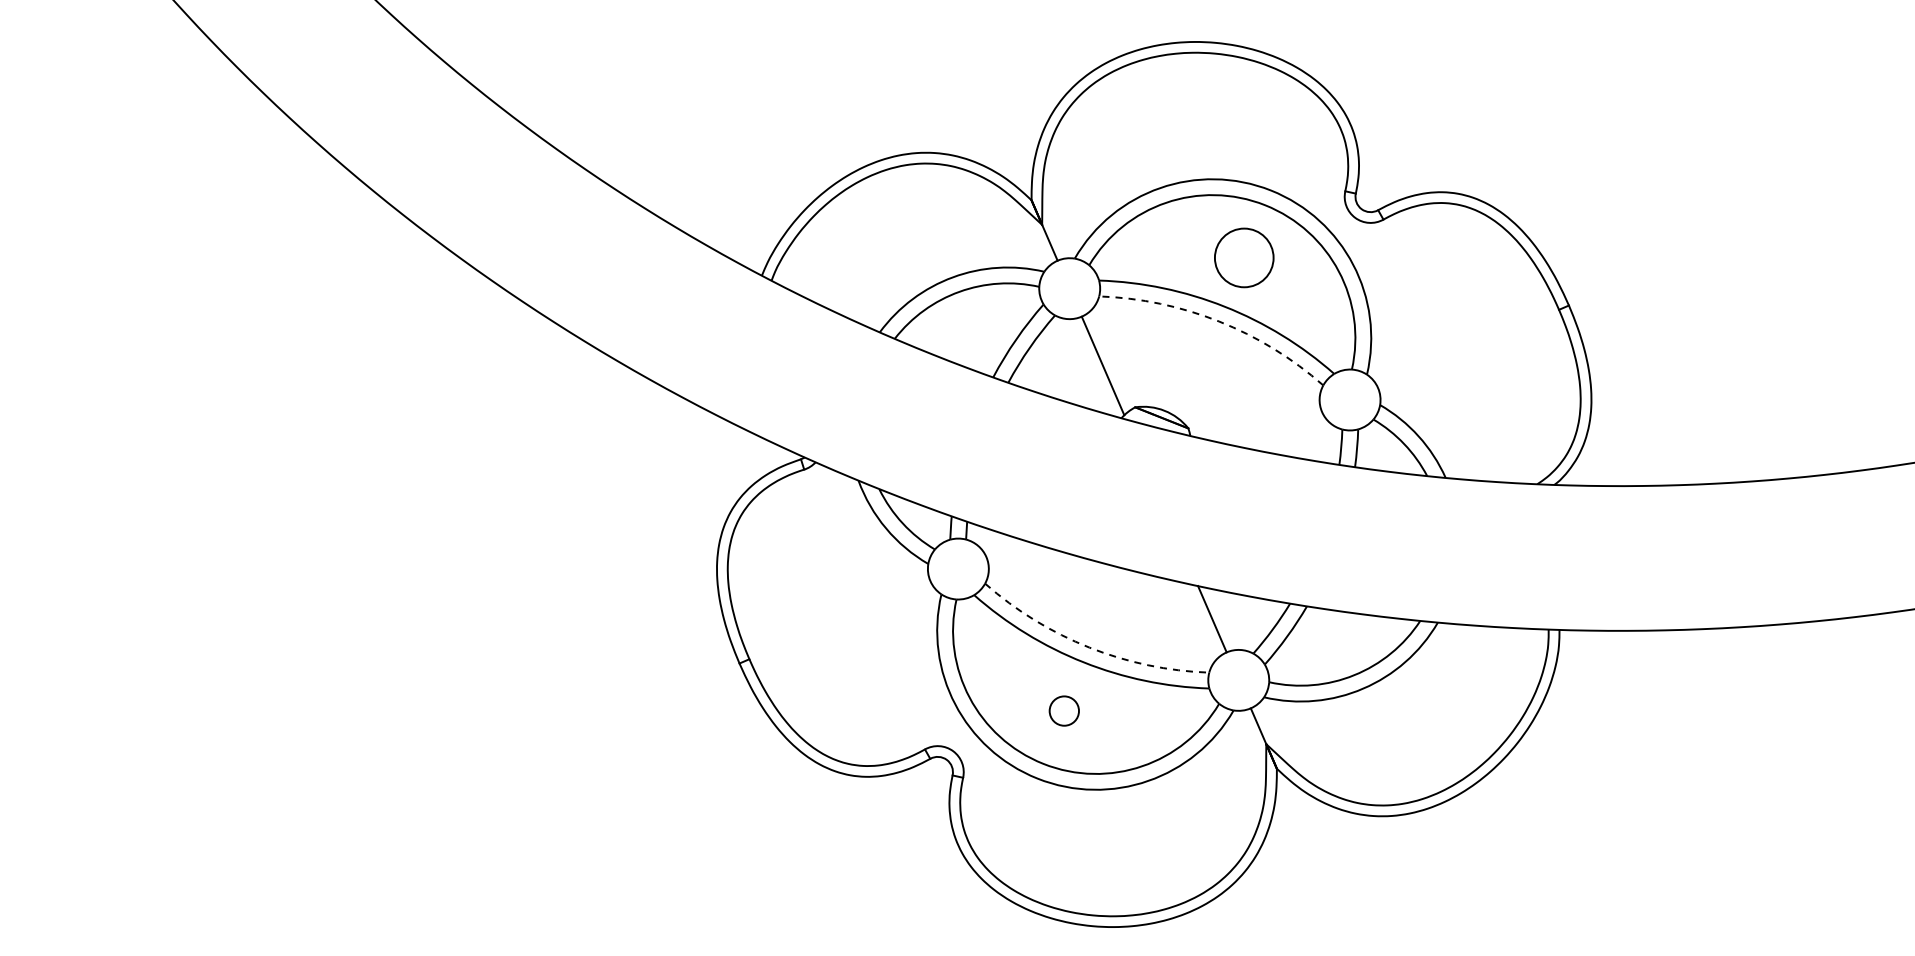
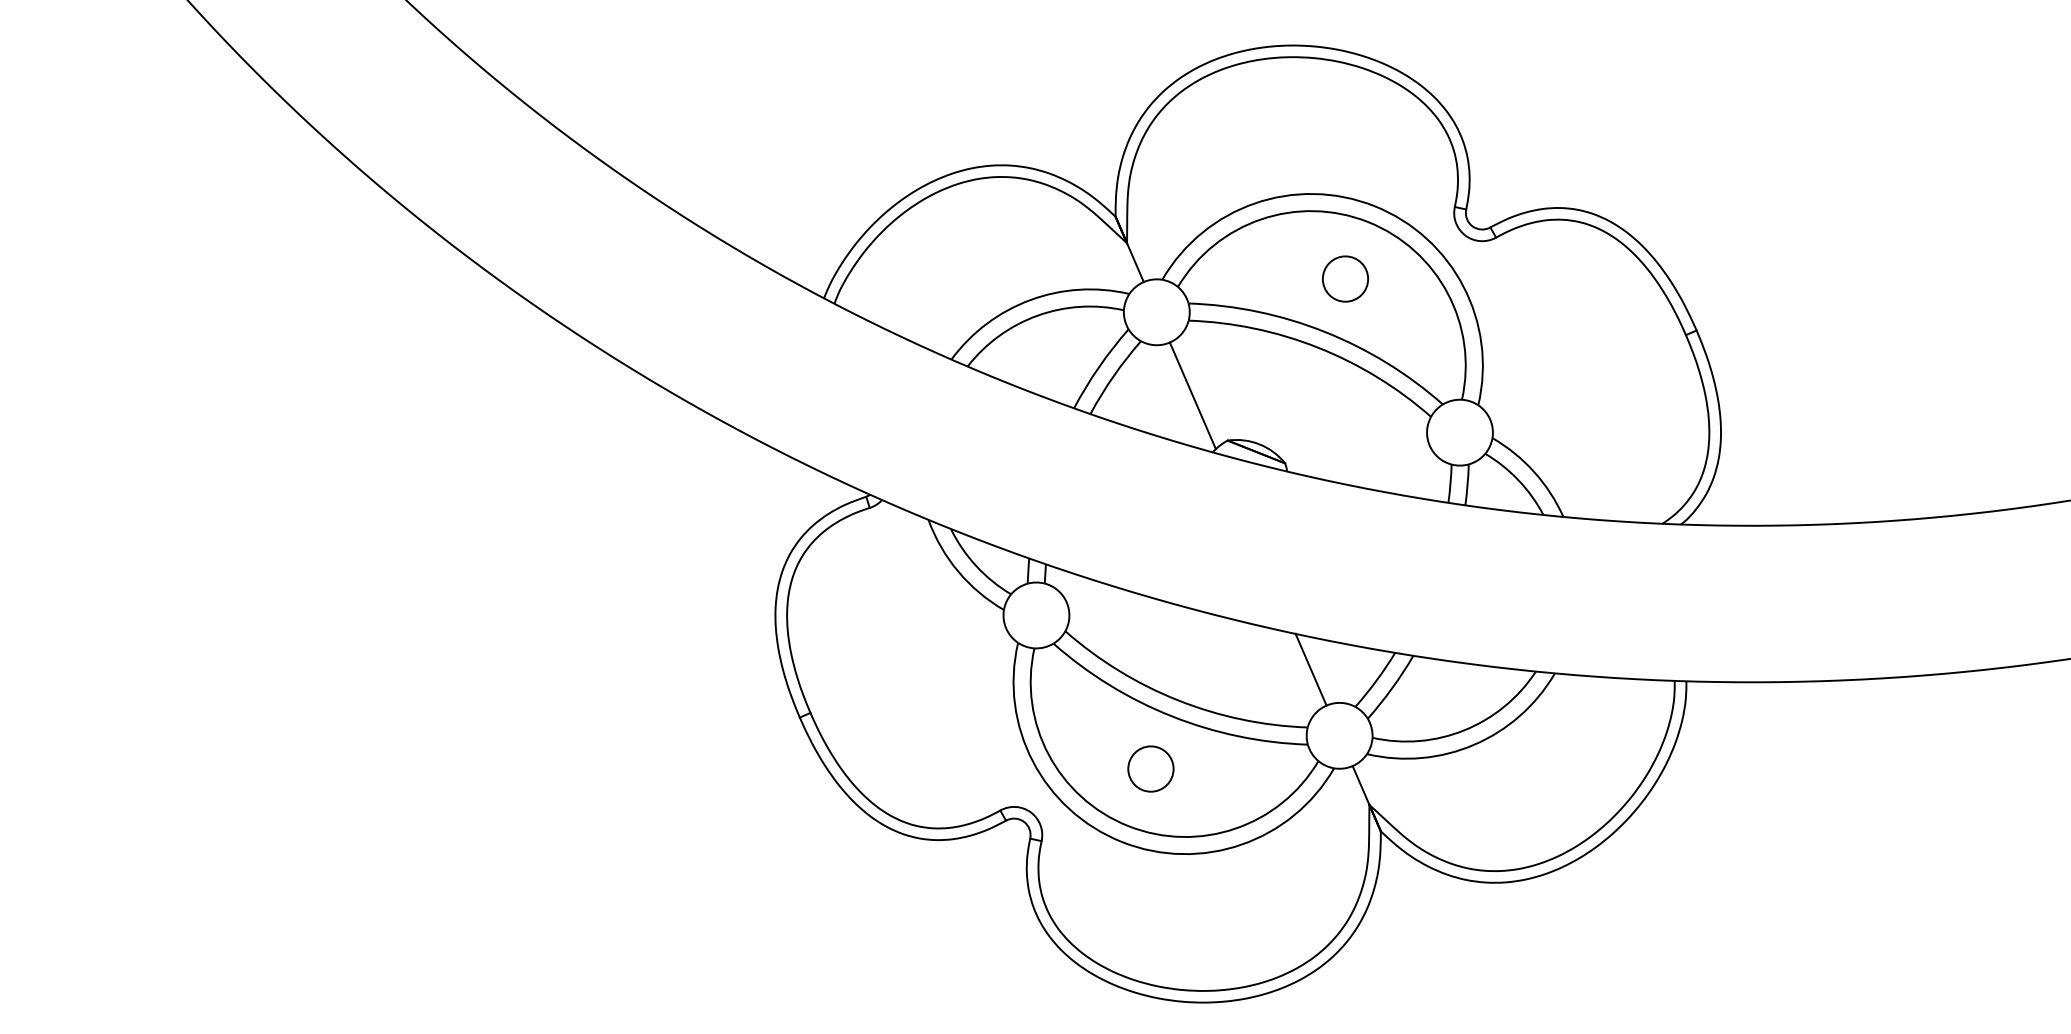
circle: (1243, 257) -> (1344, 278), size x0.71
arc: (1218, 321) -> (1317, 347), dashed -> solid
arc: (1089, 647) -> (1178, 700), dashed -> solid
circle: (1064, 710) -> (1151, 768), size x1.43

